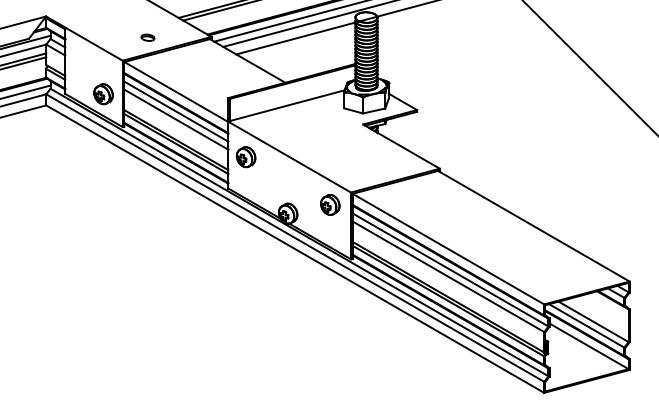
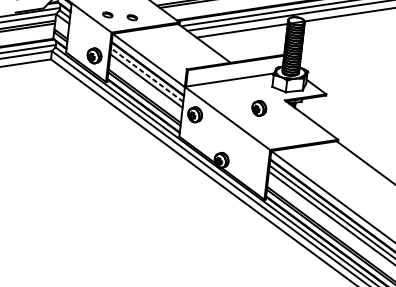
part: (114, 37) -> (107, 14), added
line: (175, 111) -> (146, 74), solid -> dashed
part: (330, 204) -> (259, 108), moved

